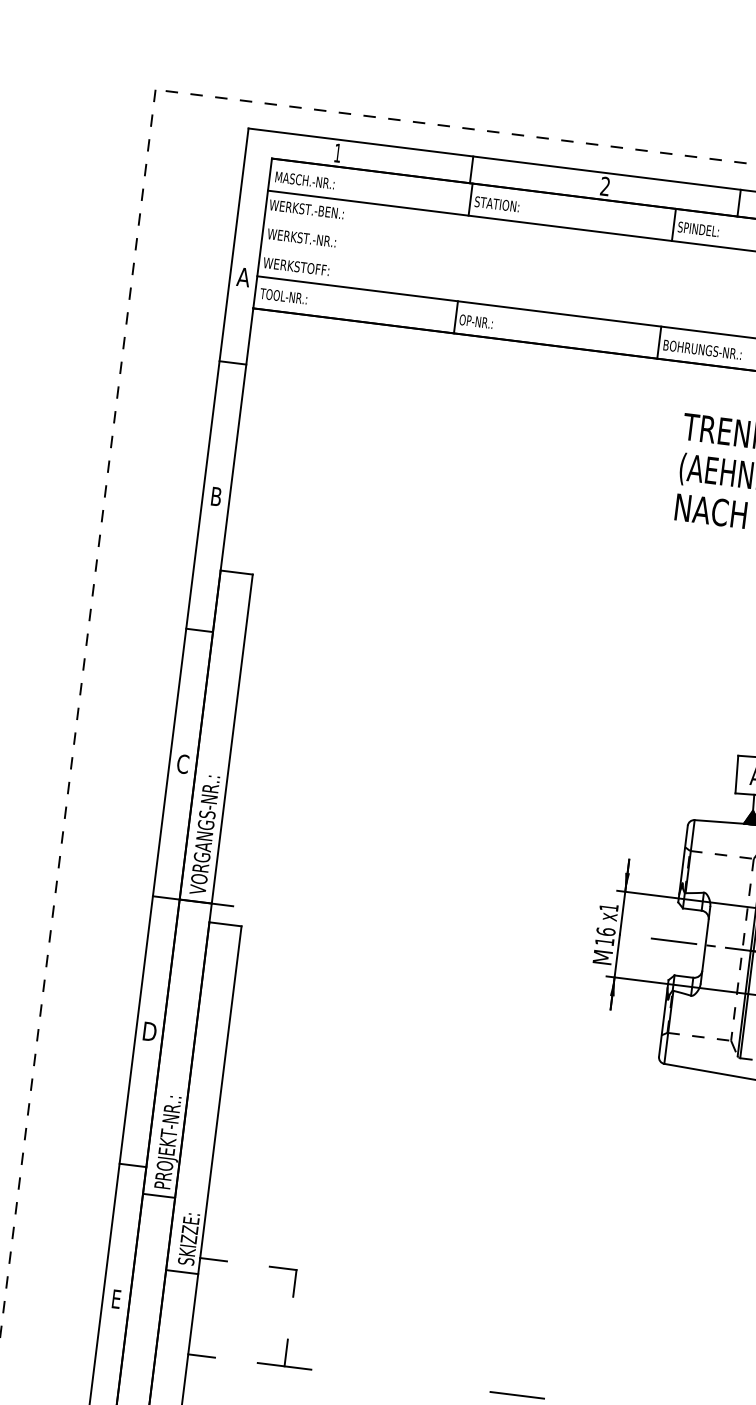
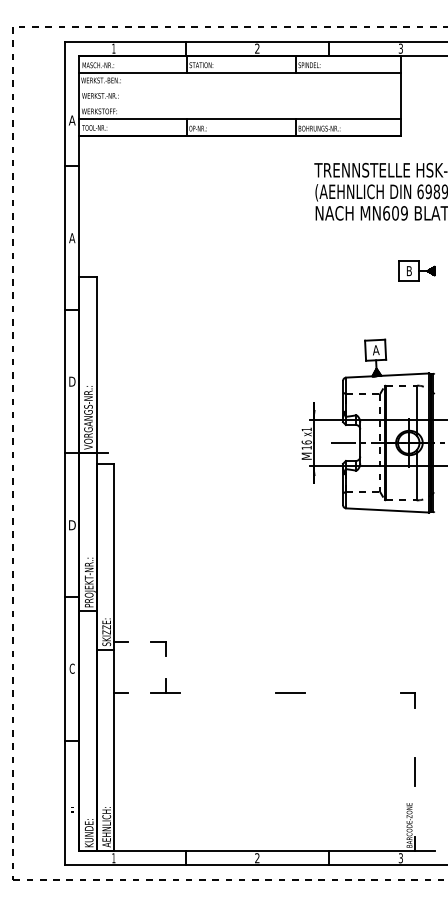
text: (216, 497) -> (72, 238), B -> A
text: (183, 763) -> (72, 381), C -> D
text: (115, 1298) -> (71, 668), E -> C

